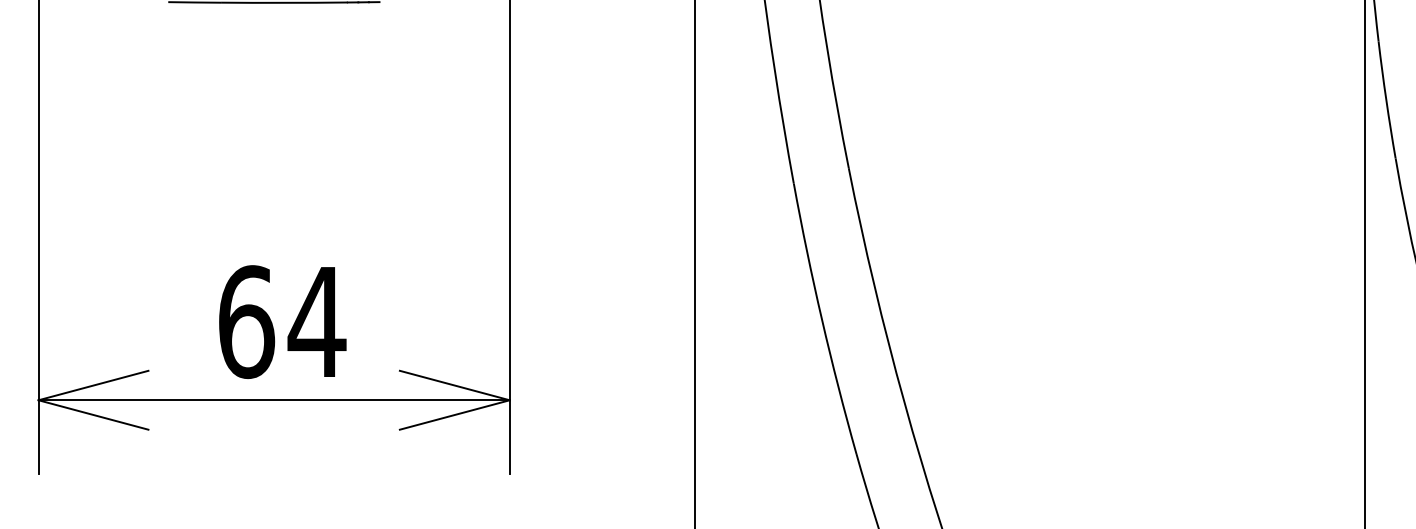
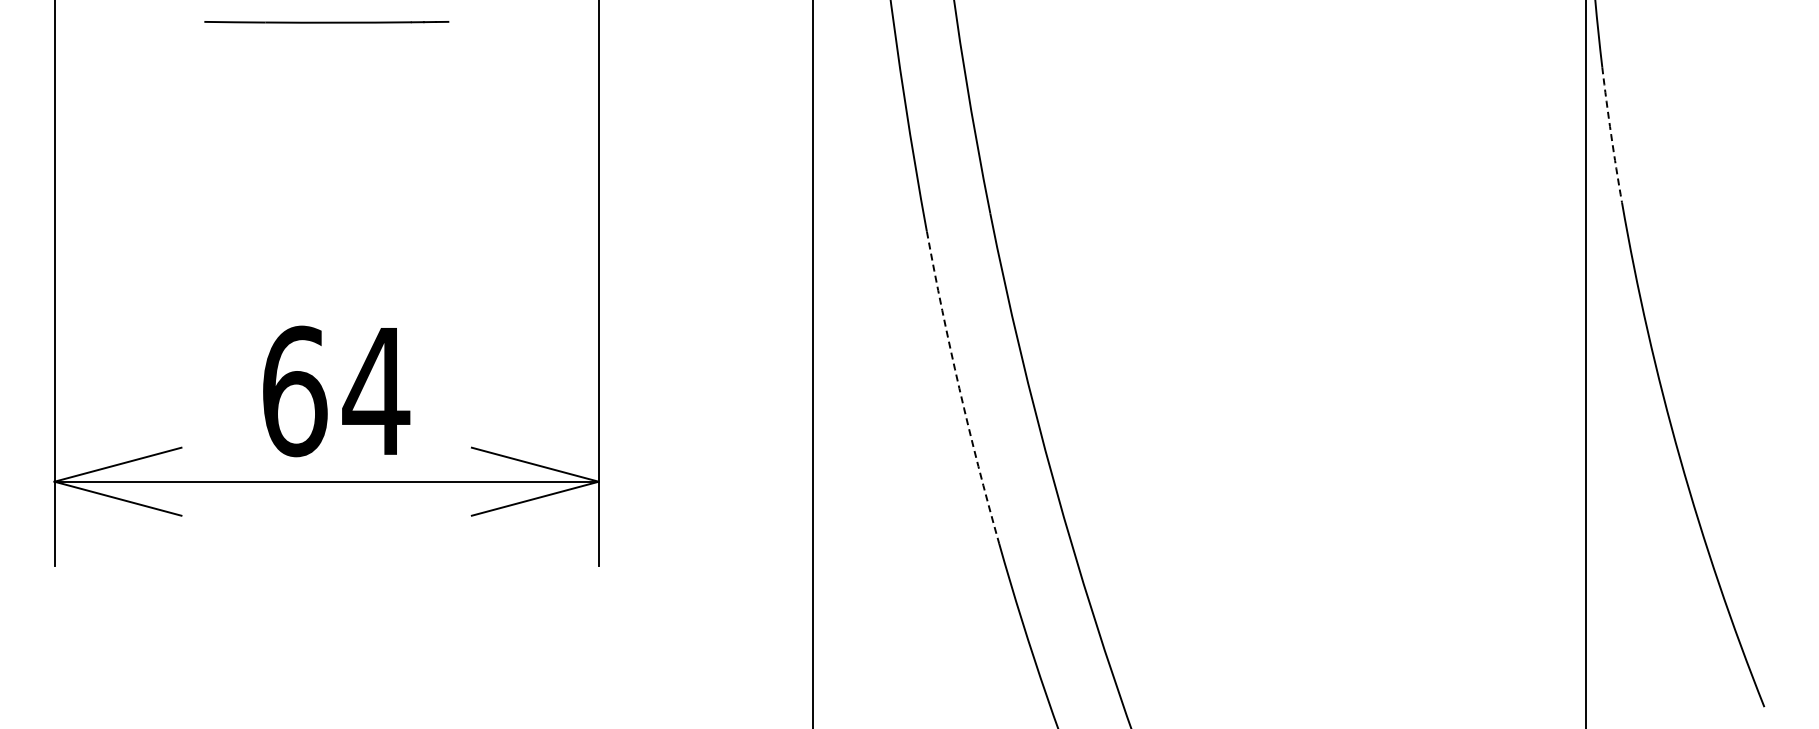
arc: (1386, 100) -> (1611, 135), solid -> dashed
arc: (822, 319) -> (959, 388), solid -> dashed

